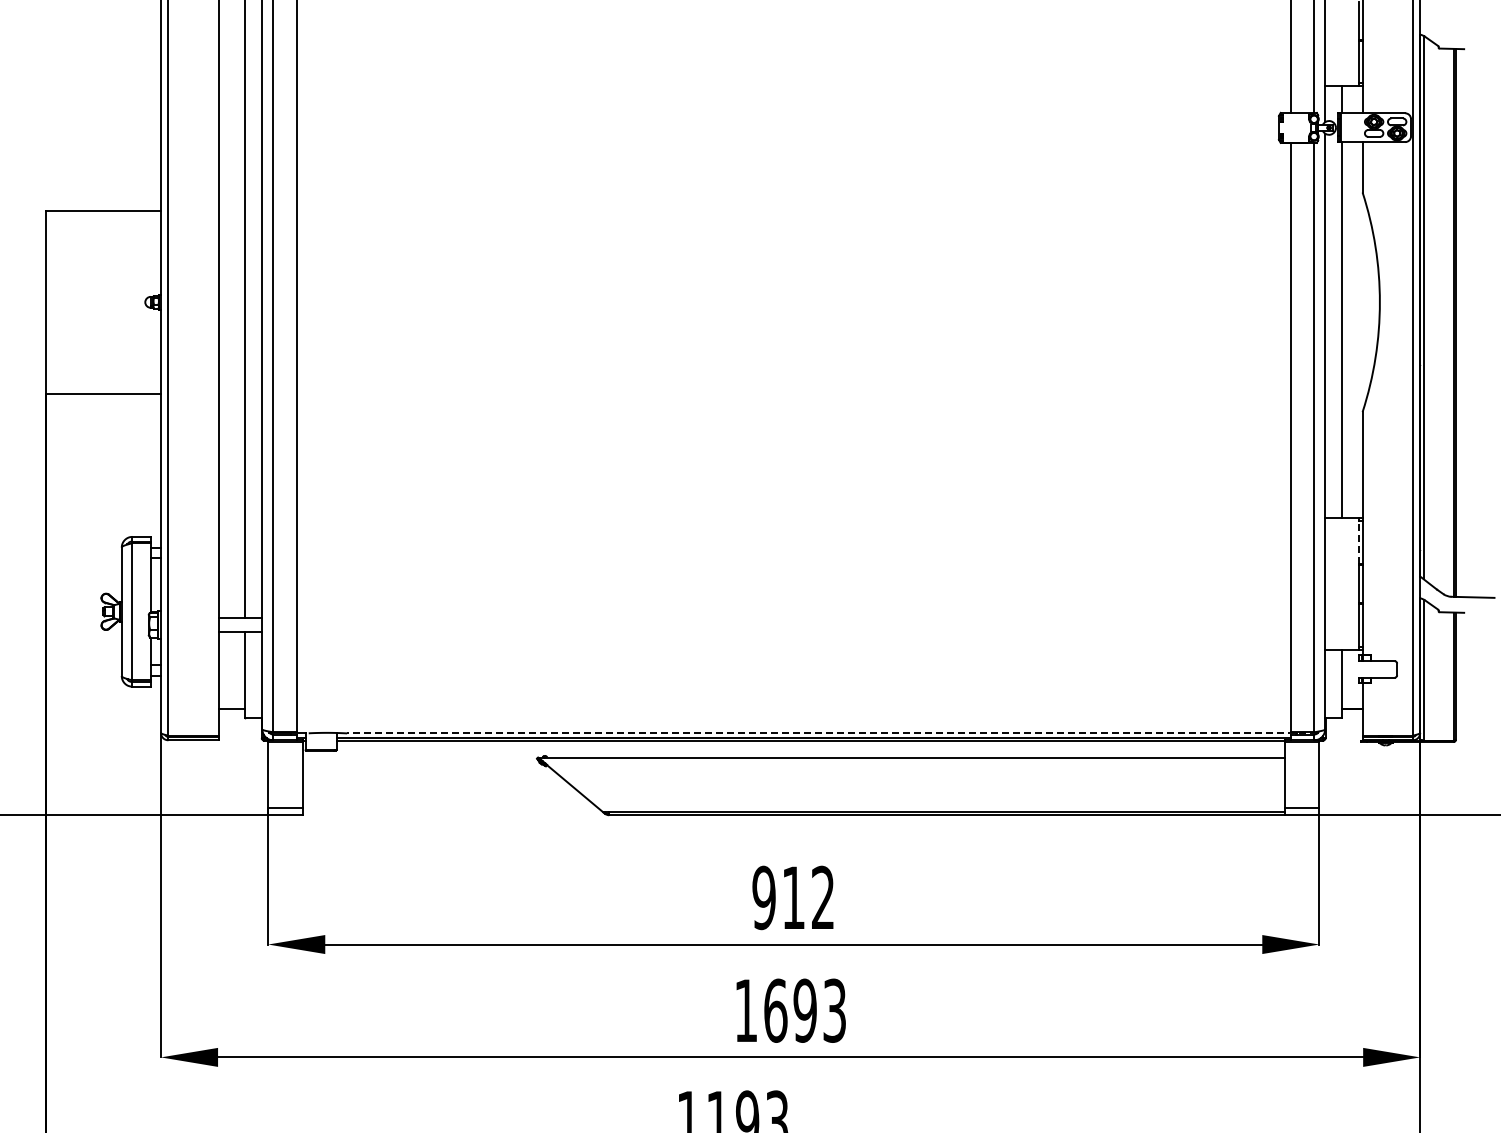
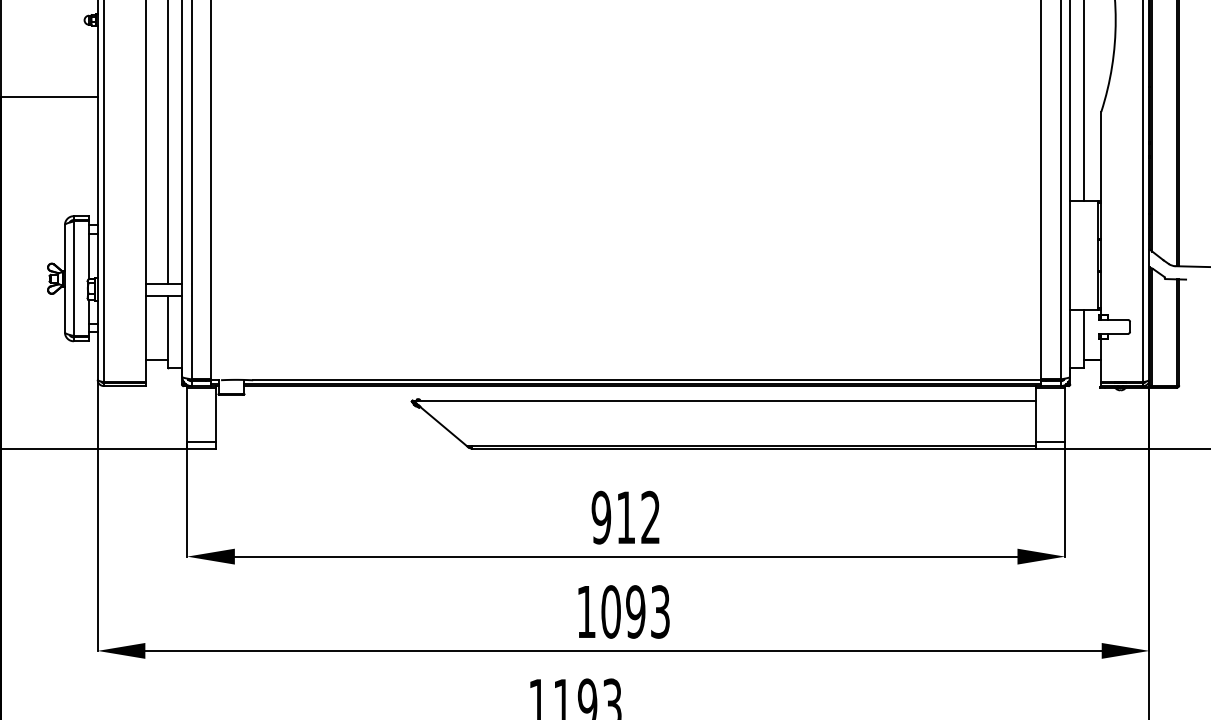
line: (1358, 542) -> (1097, 220), dashed -> solid
line: (831, 733) -> (657, 380), dashed -> solid
text: (775, 1010) -> (610, 611), 1693 -> 1093

